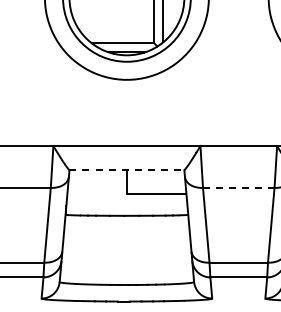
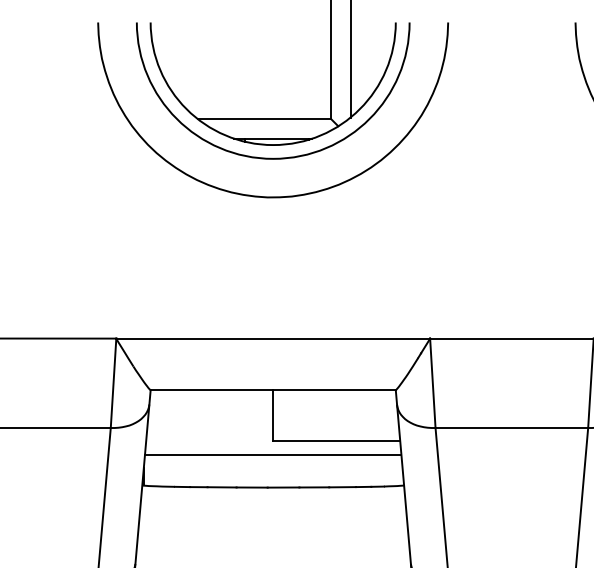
line: (127, 170) -> (274, 390), dashed -> solid
line: (238, 187) -> (511, 427), dashed -> solid
line: (126, 200) -> (272, 454), added

